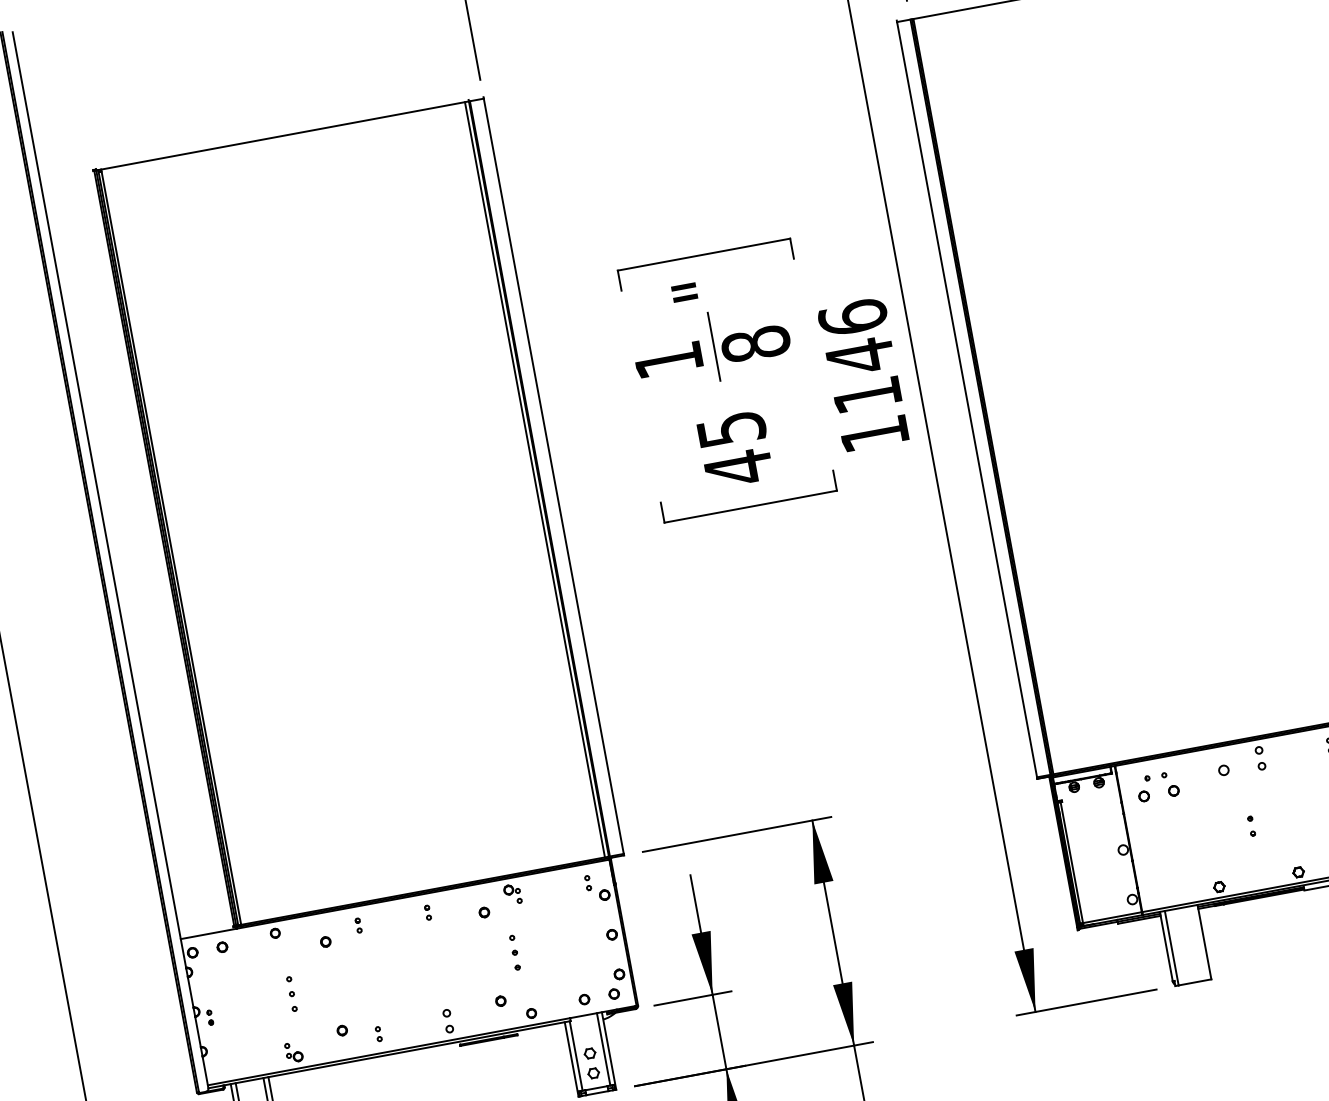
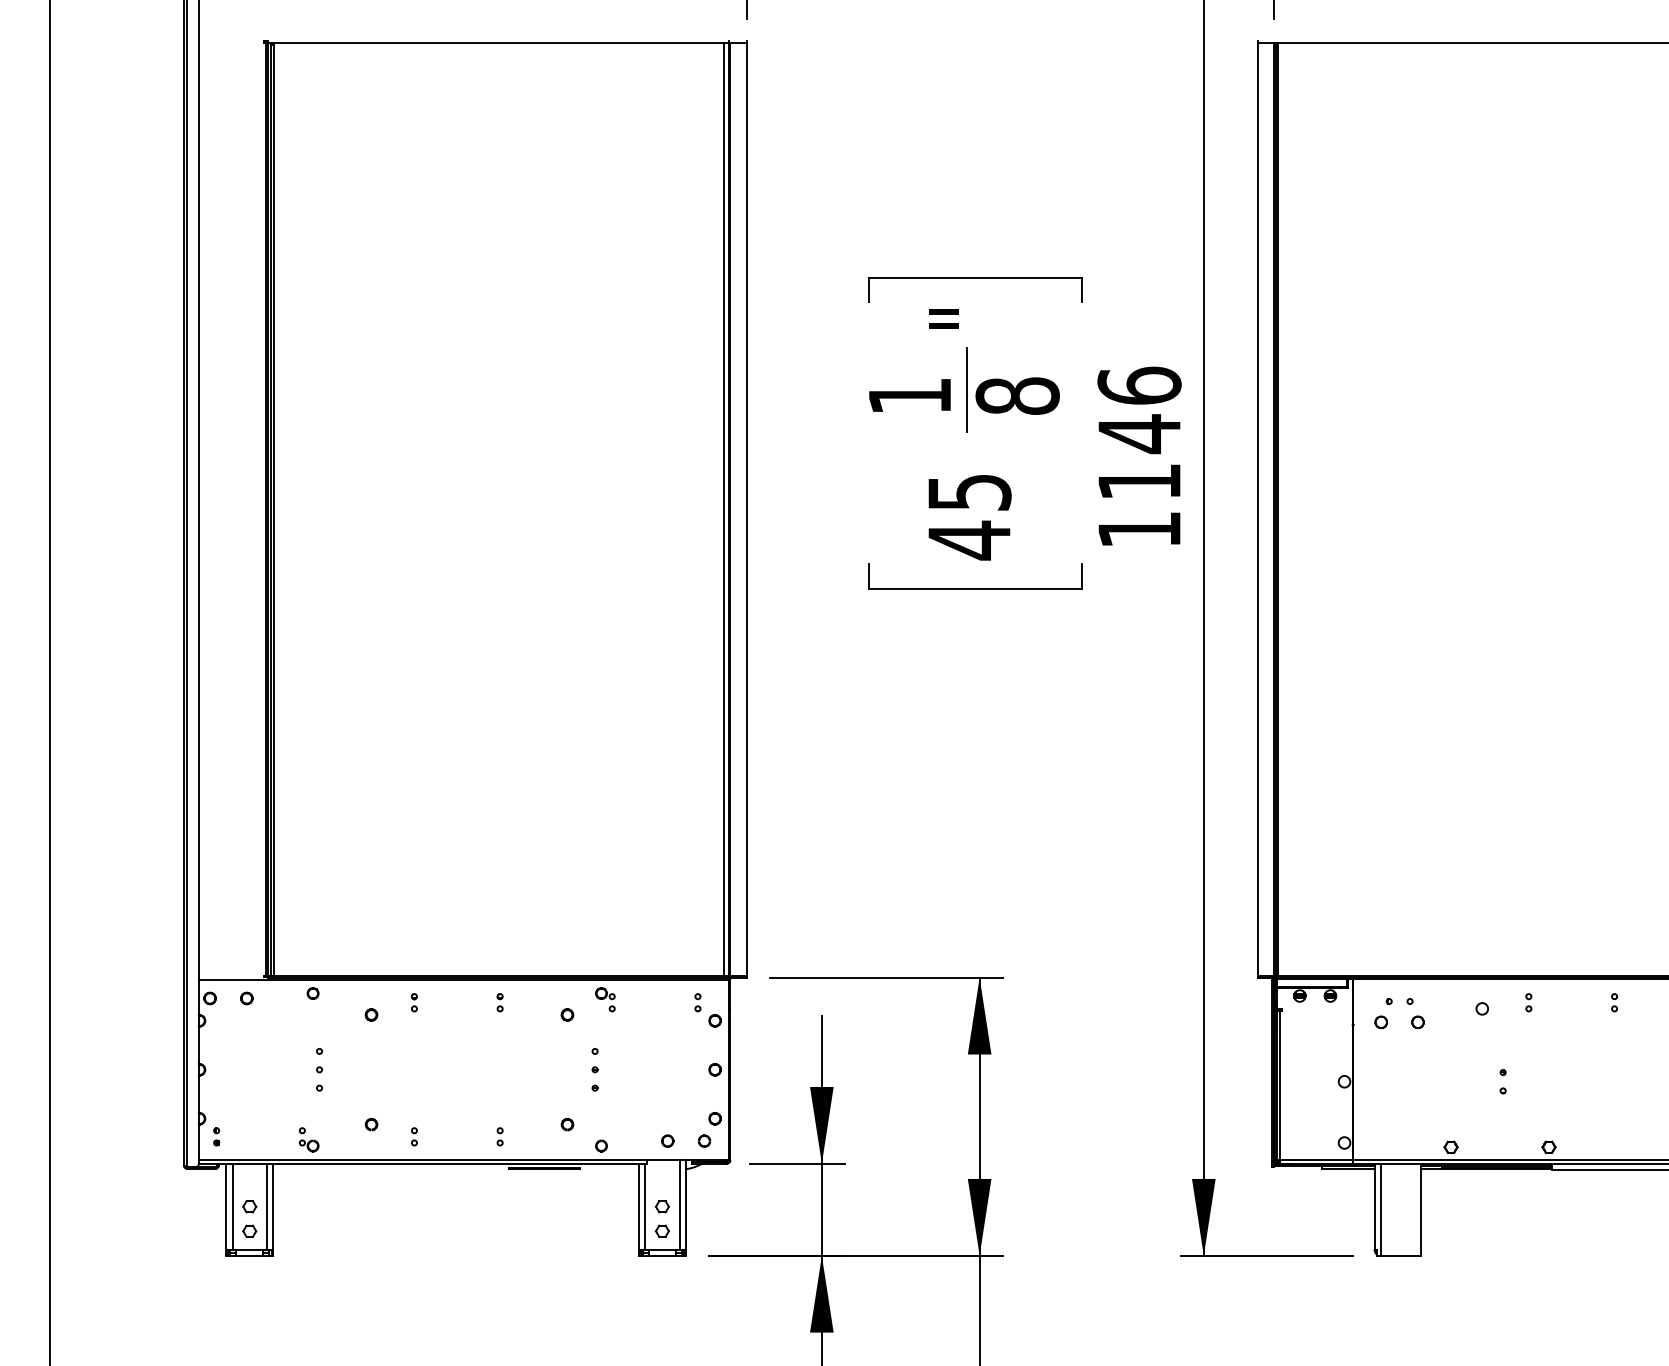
part: (1260, 758) -> (1528, 1002), size x0.62
part: (210, 1017) -> (216, 1136), moved
part: (447, 1021) -> (499, 1136), size x0.62

